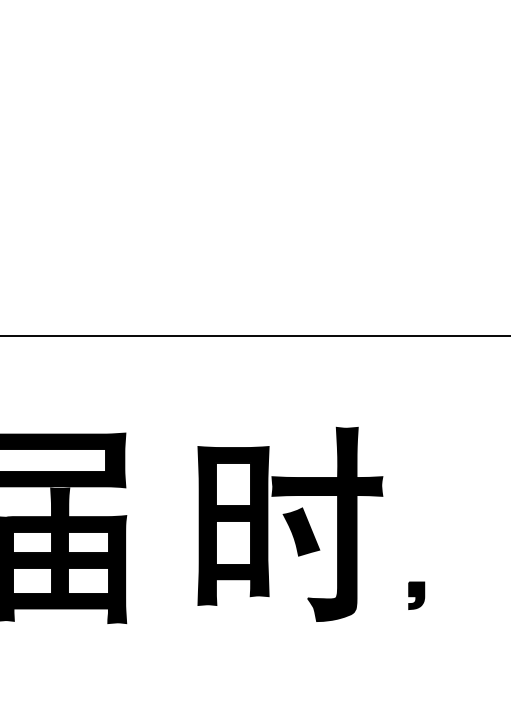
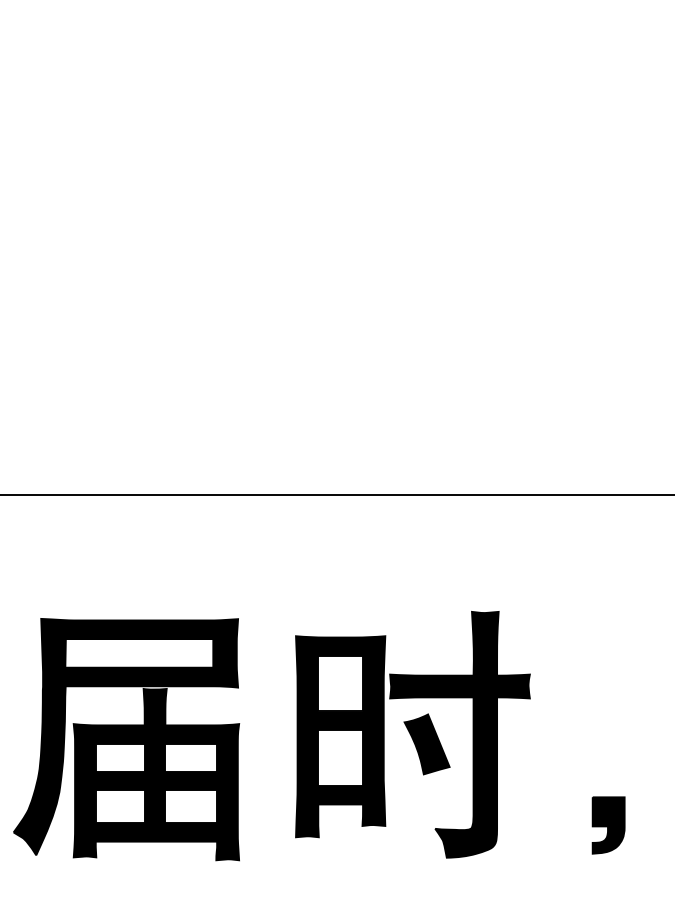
part: (290, 524) -> (412, 734), moved
part: (416, 595) -> (608, 825), size x1.67

